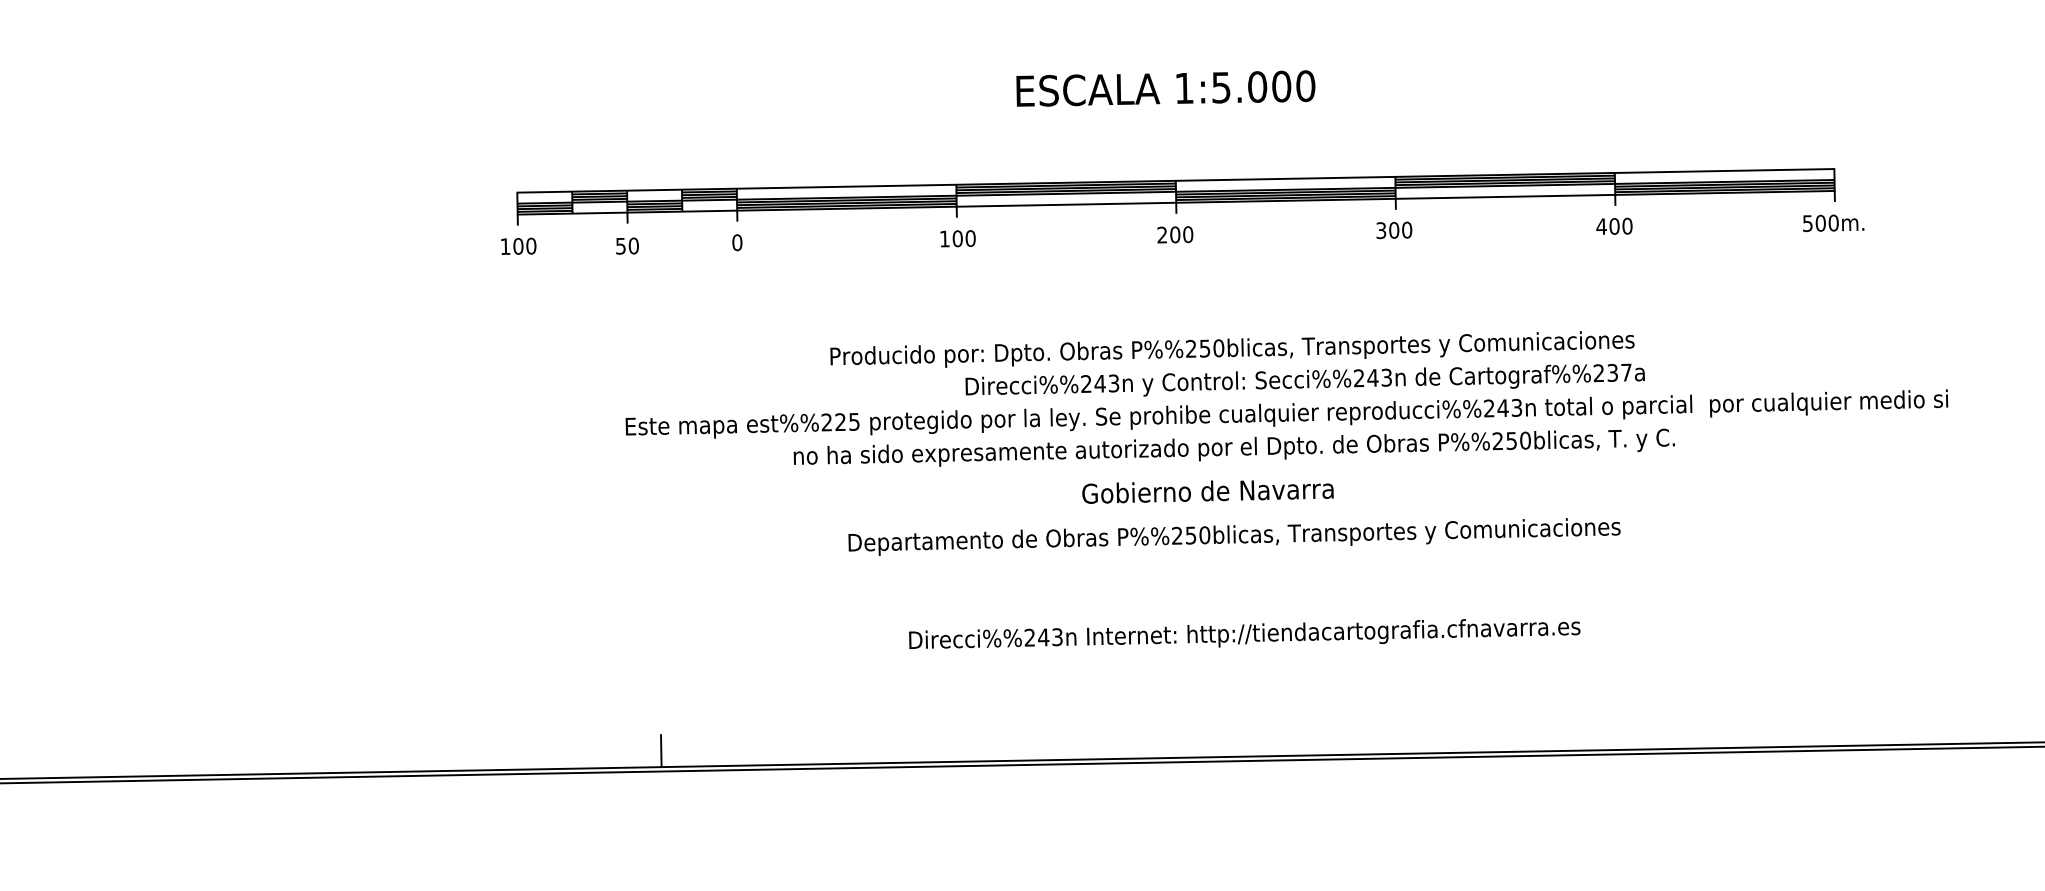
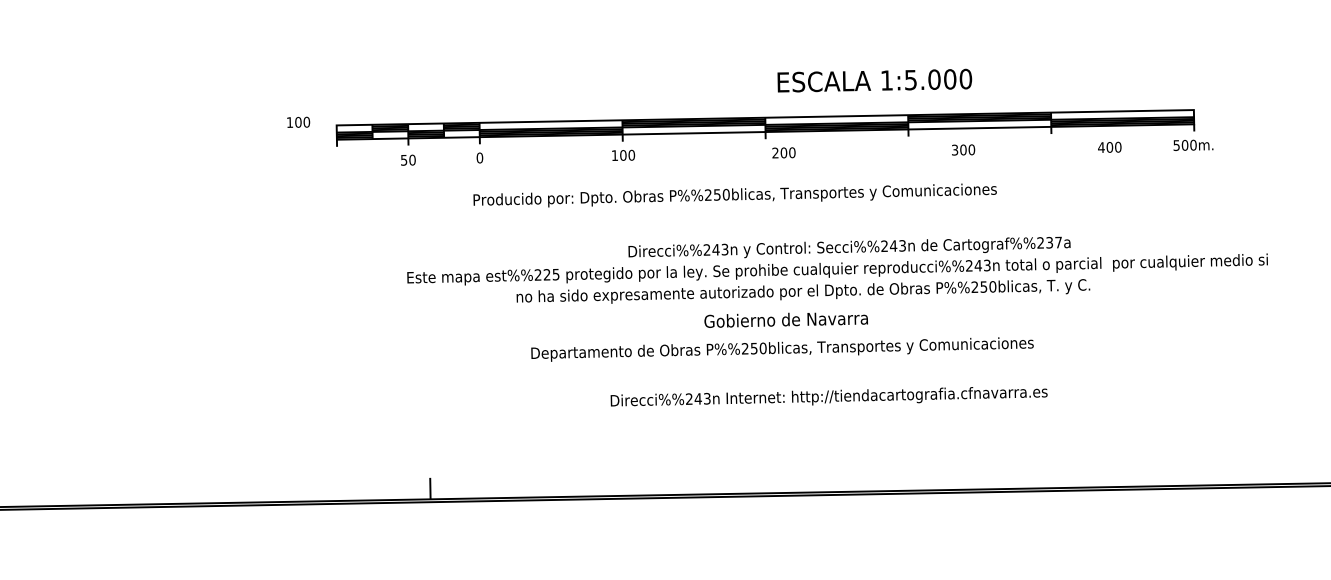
text: (1165, 88) -> (874, 80), moved
text: (1614, 225) -> (1109, 146), moved
text: (1394, 229) -> (963, 149), moved
text: (1174, 234) -> (783, 152), moved
text: (518, 244) -> (298, 121), moved
text: (1231, 349) -> (734, 195), moved
text: (1234, 536) -> (782, 349), moved
text: (1243, 633) -> (828, 396), moved

